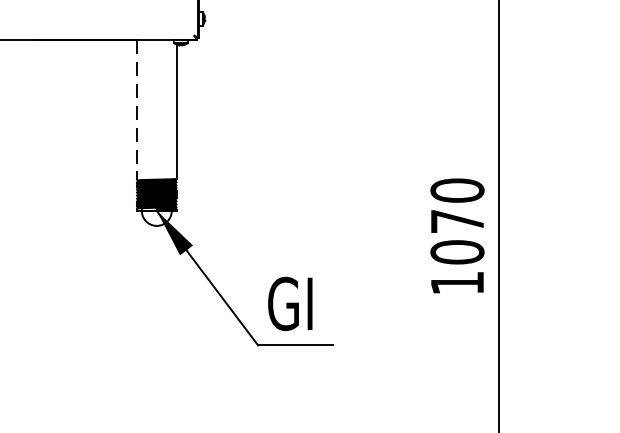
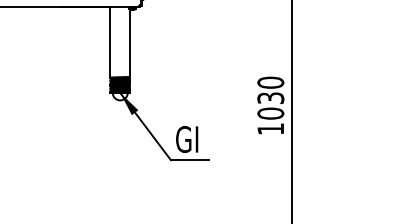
line: (137, 110) -> (110, 42), dashed -> solid
text: (456, 220) -> (270, 97), 1070 -> 1030

